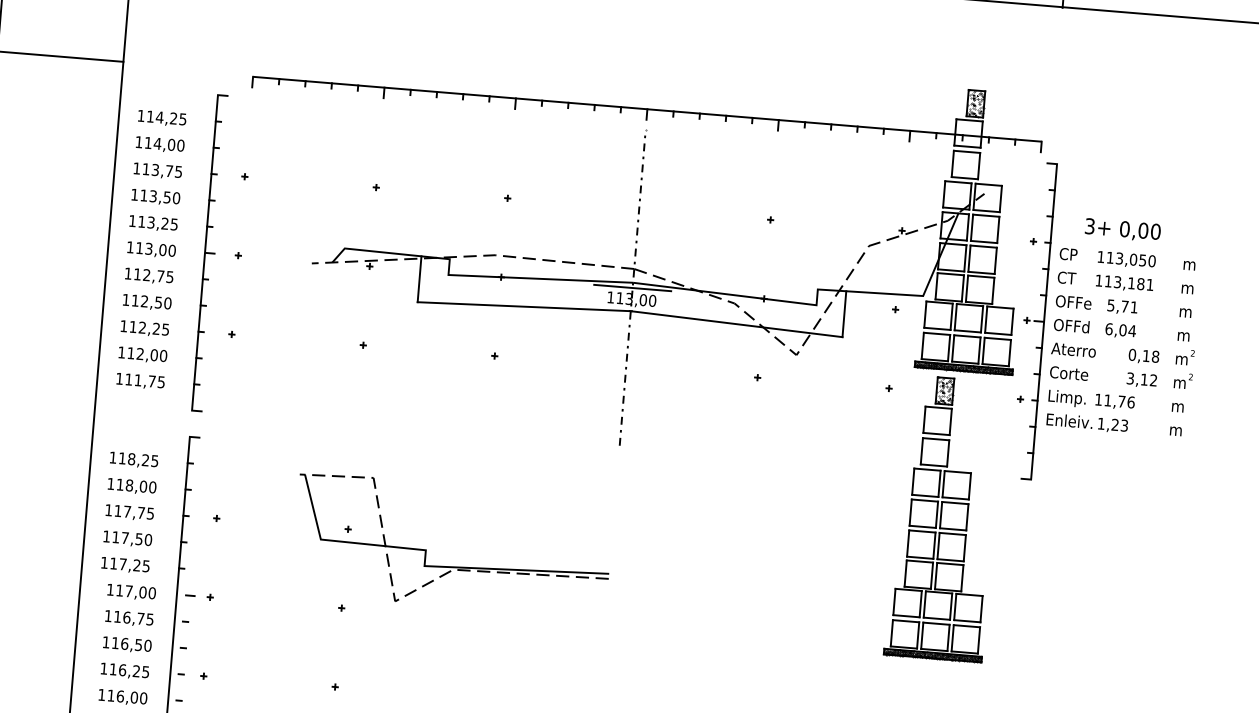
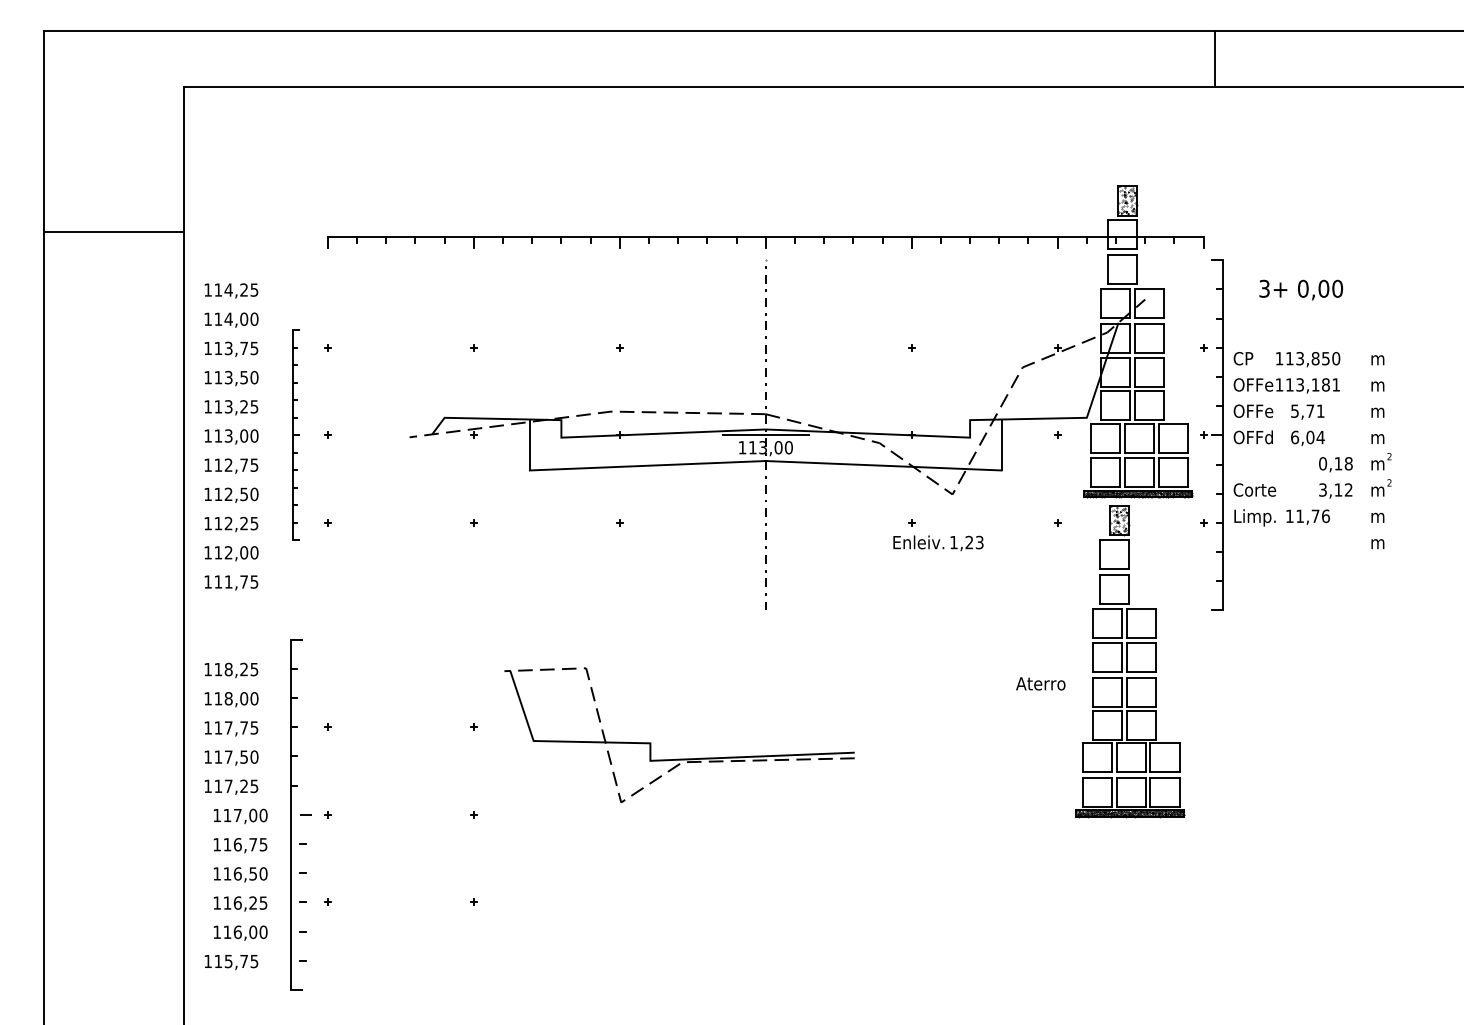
text: (1123, 229) -> (1301, 289), moved
part: (210, 252) -> (296, 434), size x0.6
text: (1133, 259) -> (1315, 358), 113,050 -> 113,850
text: (1078, 278) -> (1256, 384), CT -> OFFe
text: (1073, 349) -> (1040, 683), moved
text: (1087, 423) -> (938, 543), moved
part: (450, 566) -> (679, 758), moved

